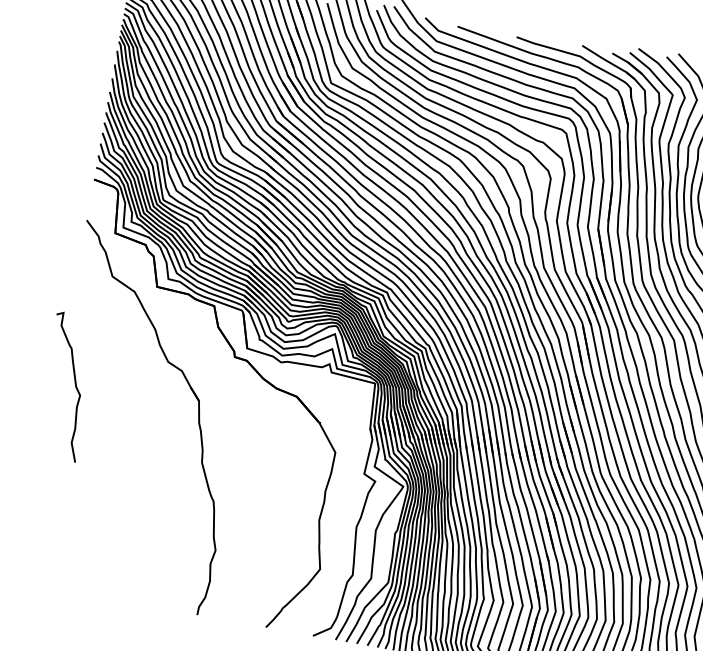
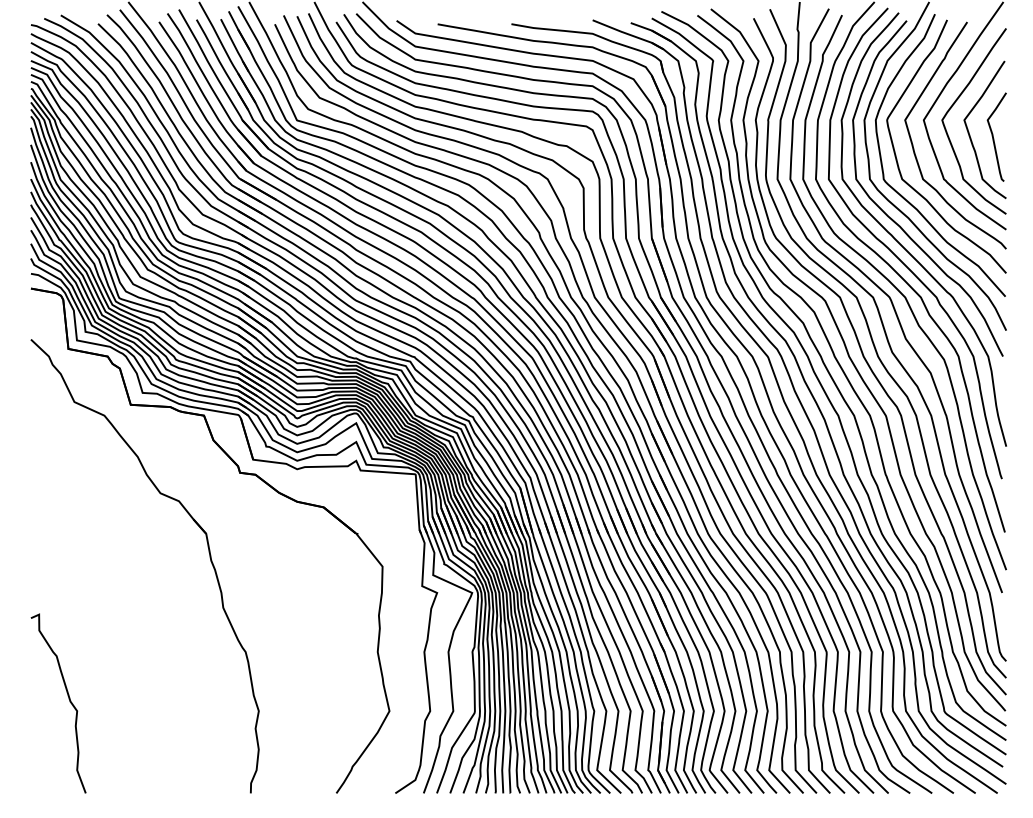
curve: (74, 384) -> (68, 699), moved

